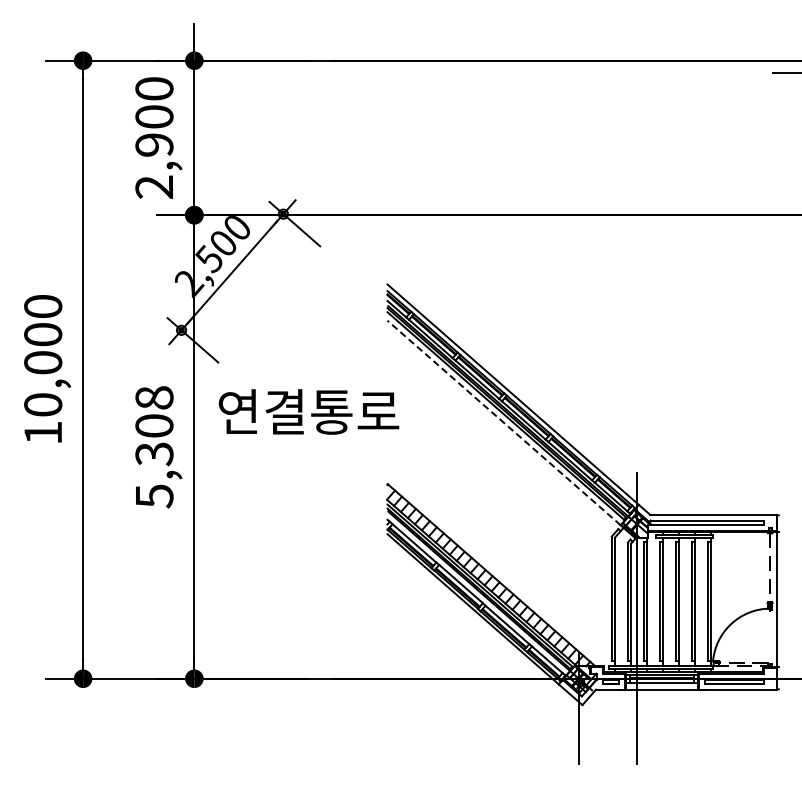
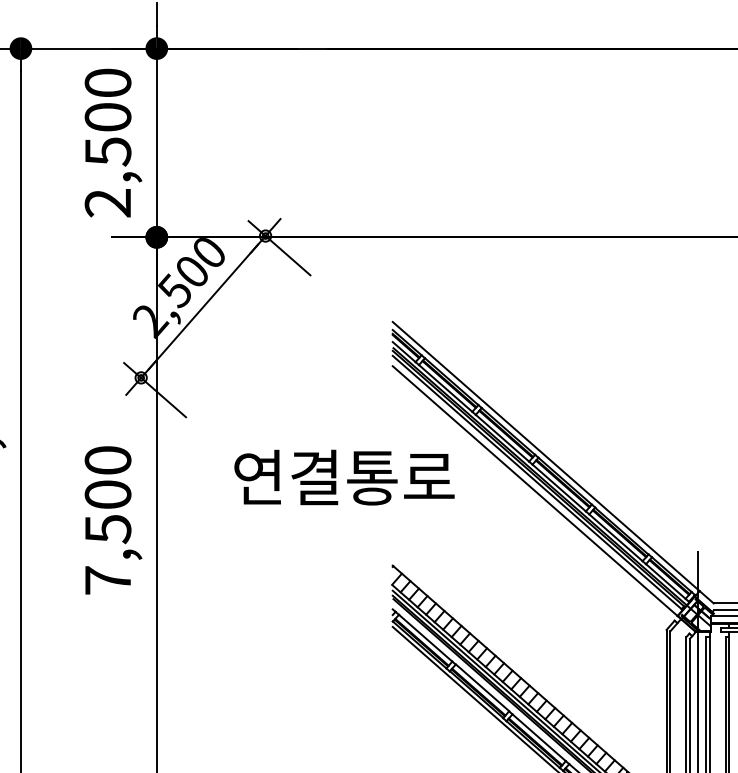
text: (154, 145) -> (108, 152), 2,900 -> 2,500
text: (308, 411) -> (343, 477), moved
line: (503, 422) -> (534, 490), dashed -> solid
text: (154, 447) -> (108, 521), 5,308 -> 7,500

